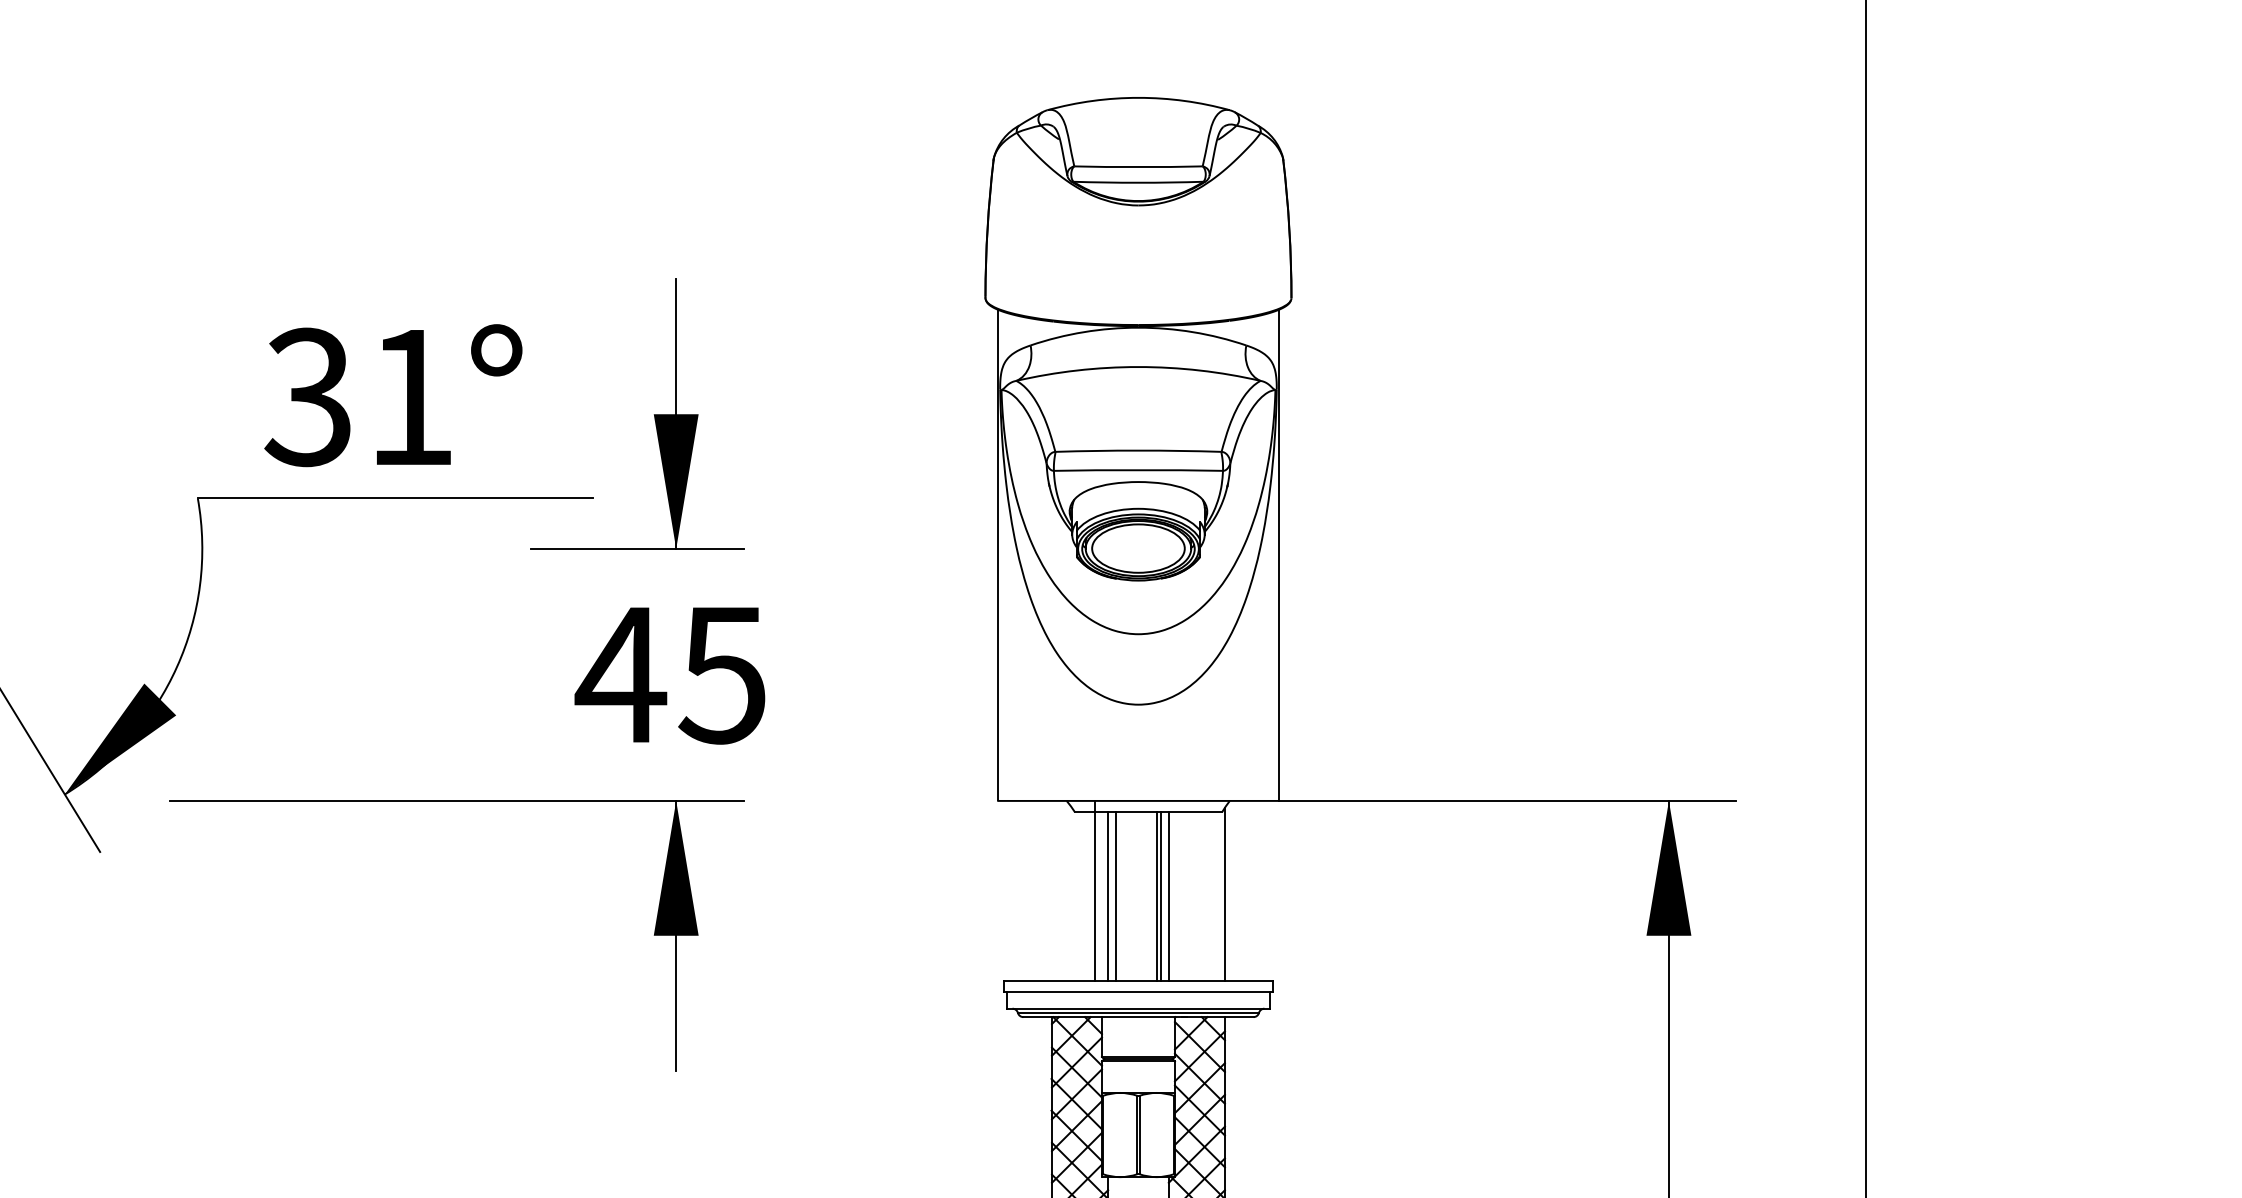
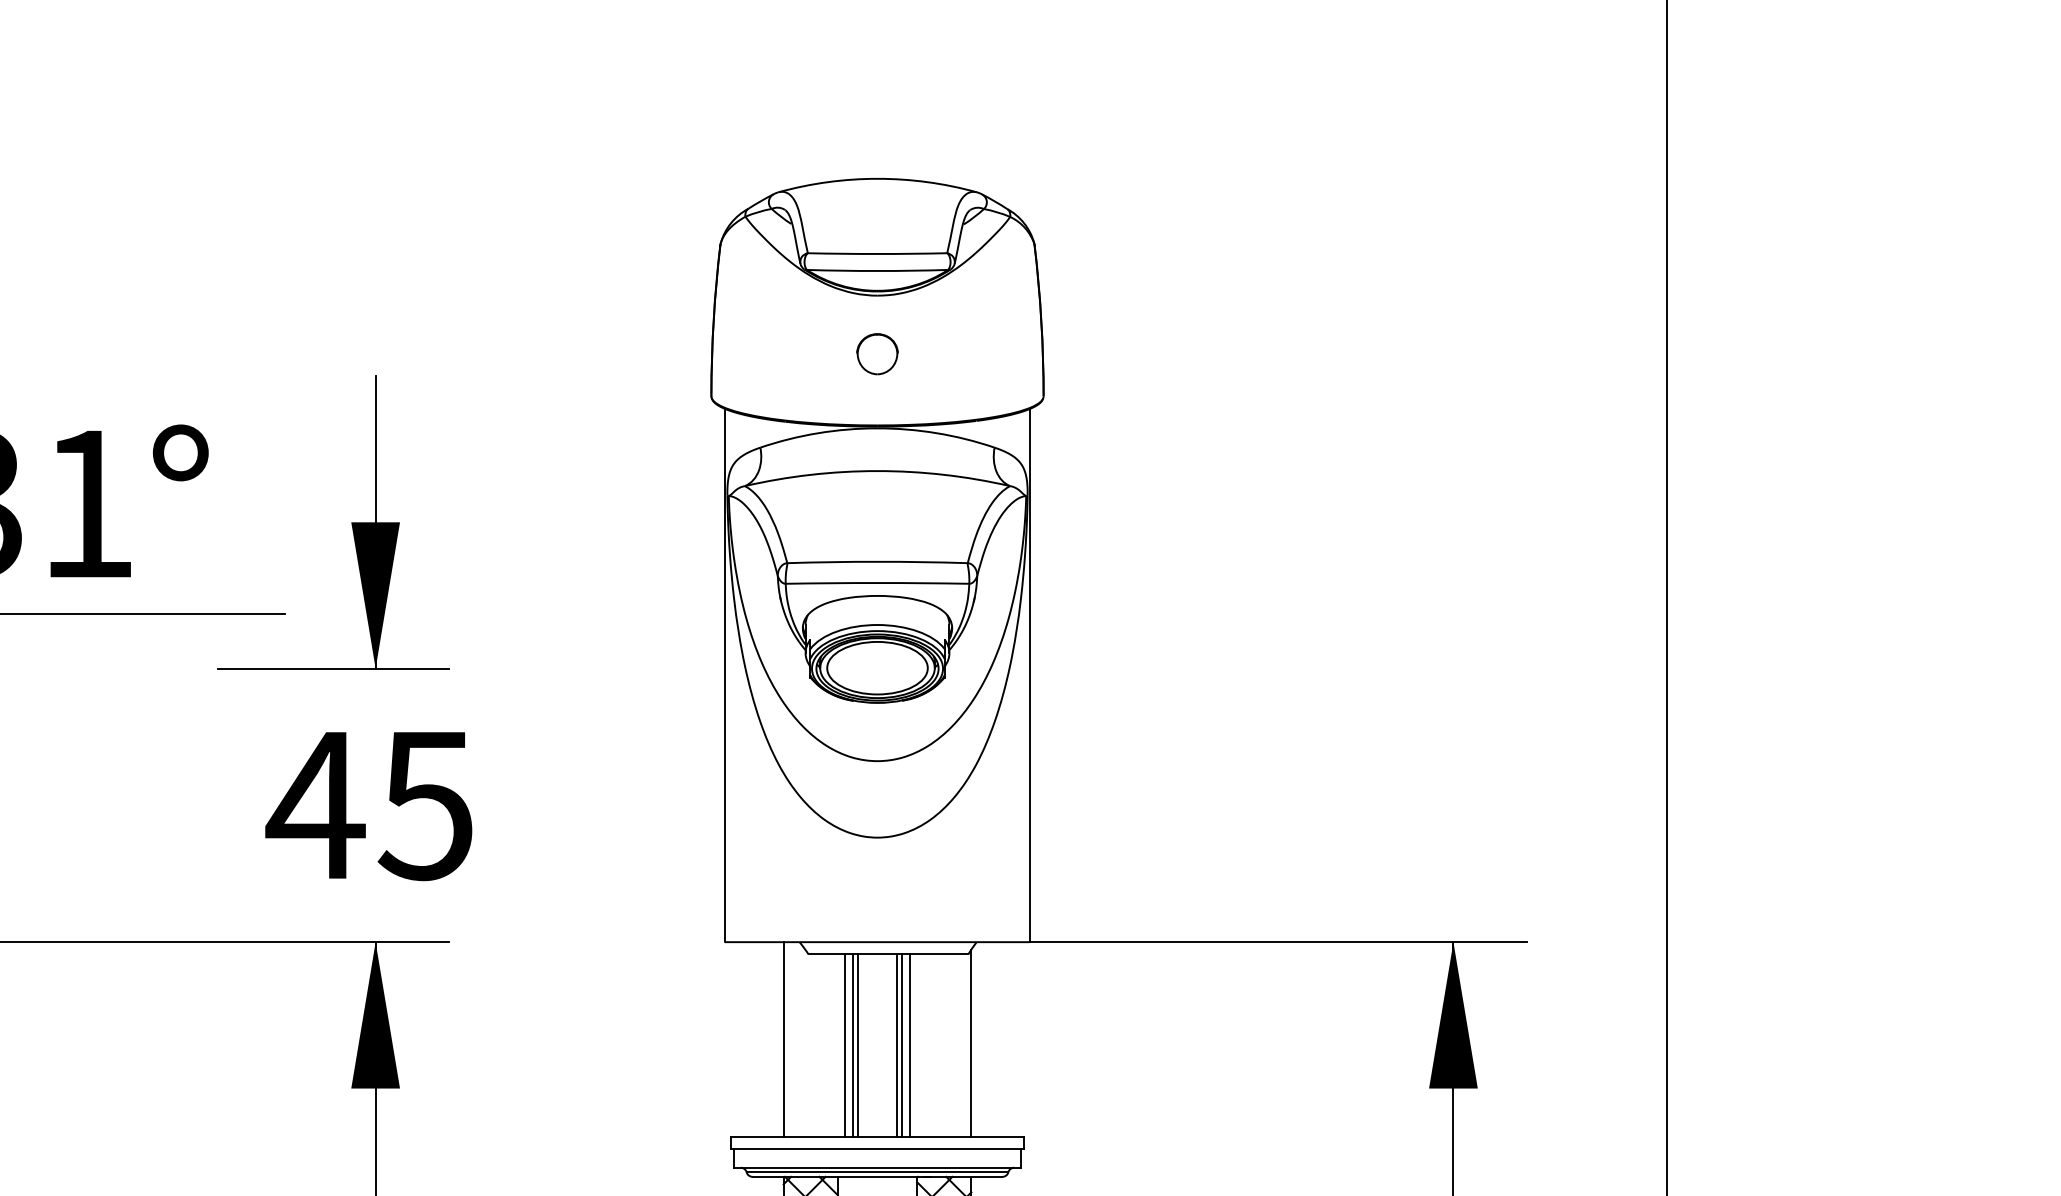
part: (1138, 259) -> (877, 354), added
line: (1095, 890) -> (784, 1039), moved
line: (1120, 896) -> (858, 1045), added

